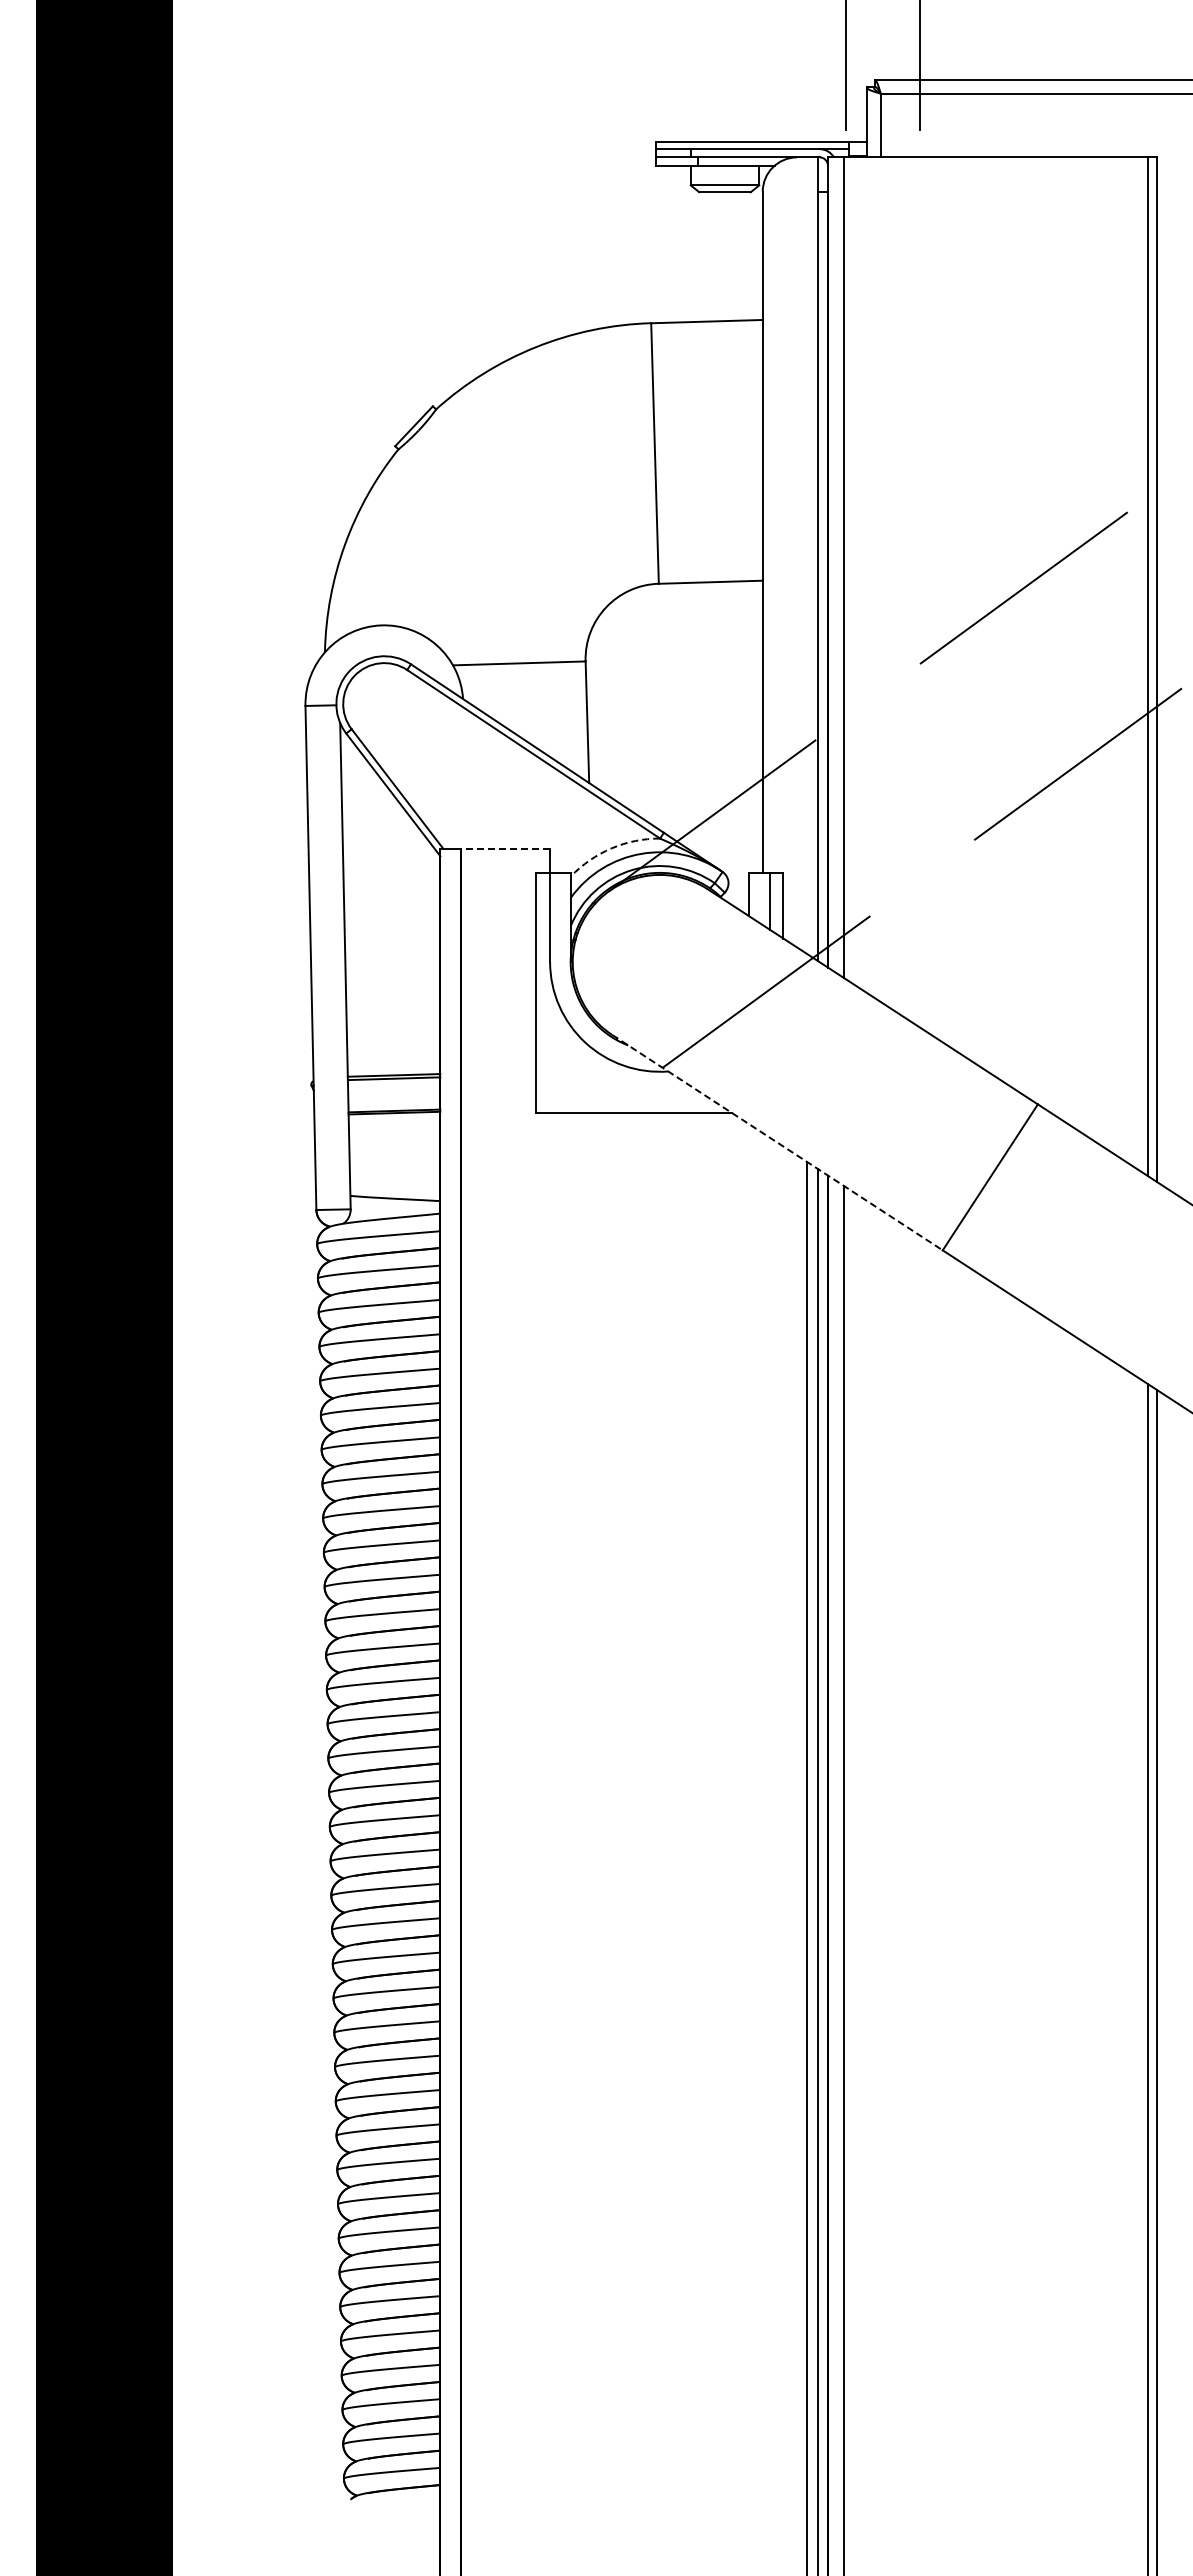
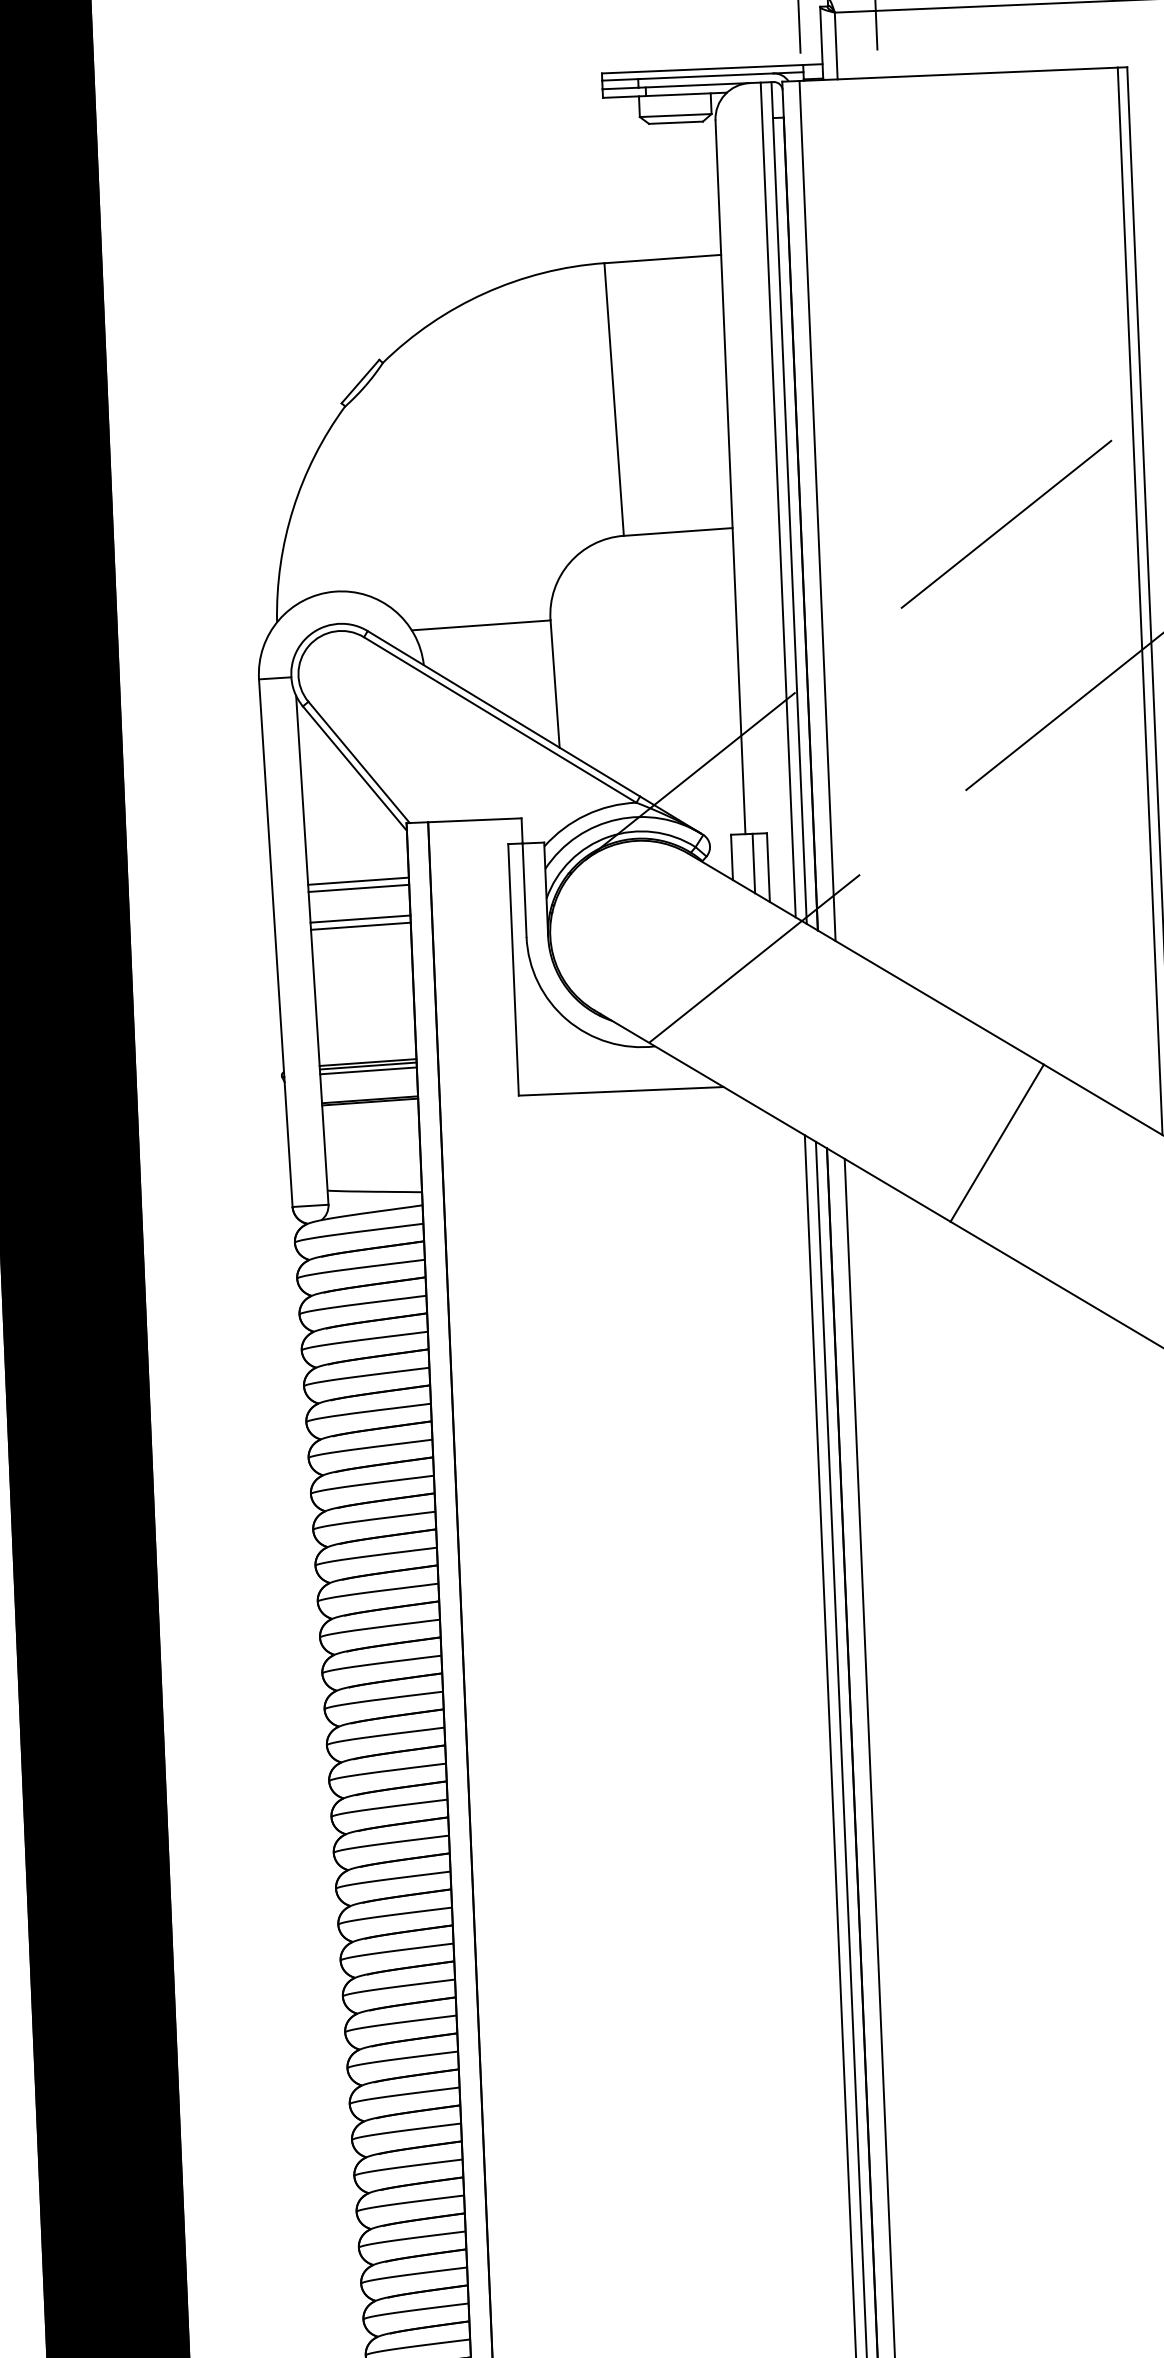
line: (807, 555) -> (778, 499), added
line: (505, 848) -> (474, 819), dashed -> solid
arc: (611, 848) -> (585, 815), dashed -> solid
line: (392, 901) -> (358, 880), added
line: (392, 908) -> (359, 887), added
line: (392, 938) -> (360, 919), added
line: (392, 944) -> (360, 925), added
line: (394, 1083) -> (368, 1071), added
line: (777, 1142) -> (772, 1116), dashed -> solid

